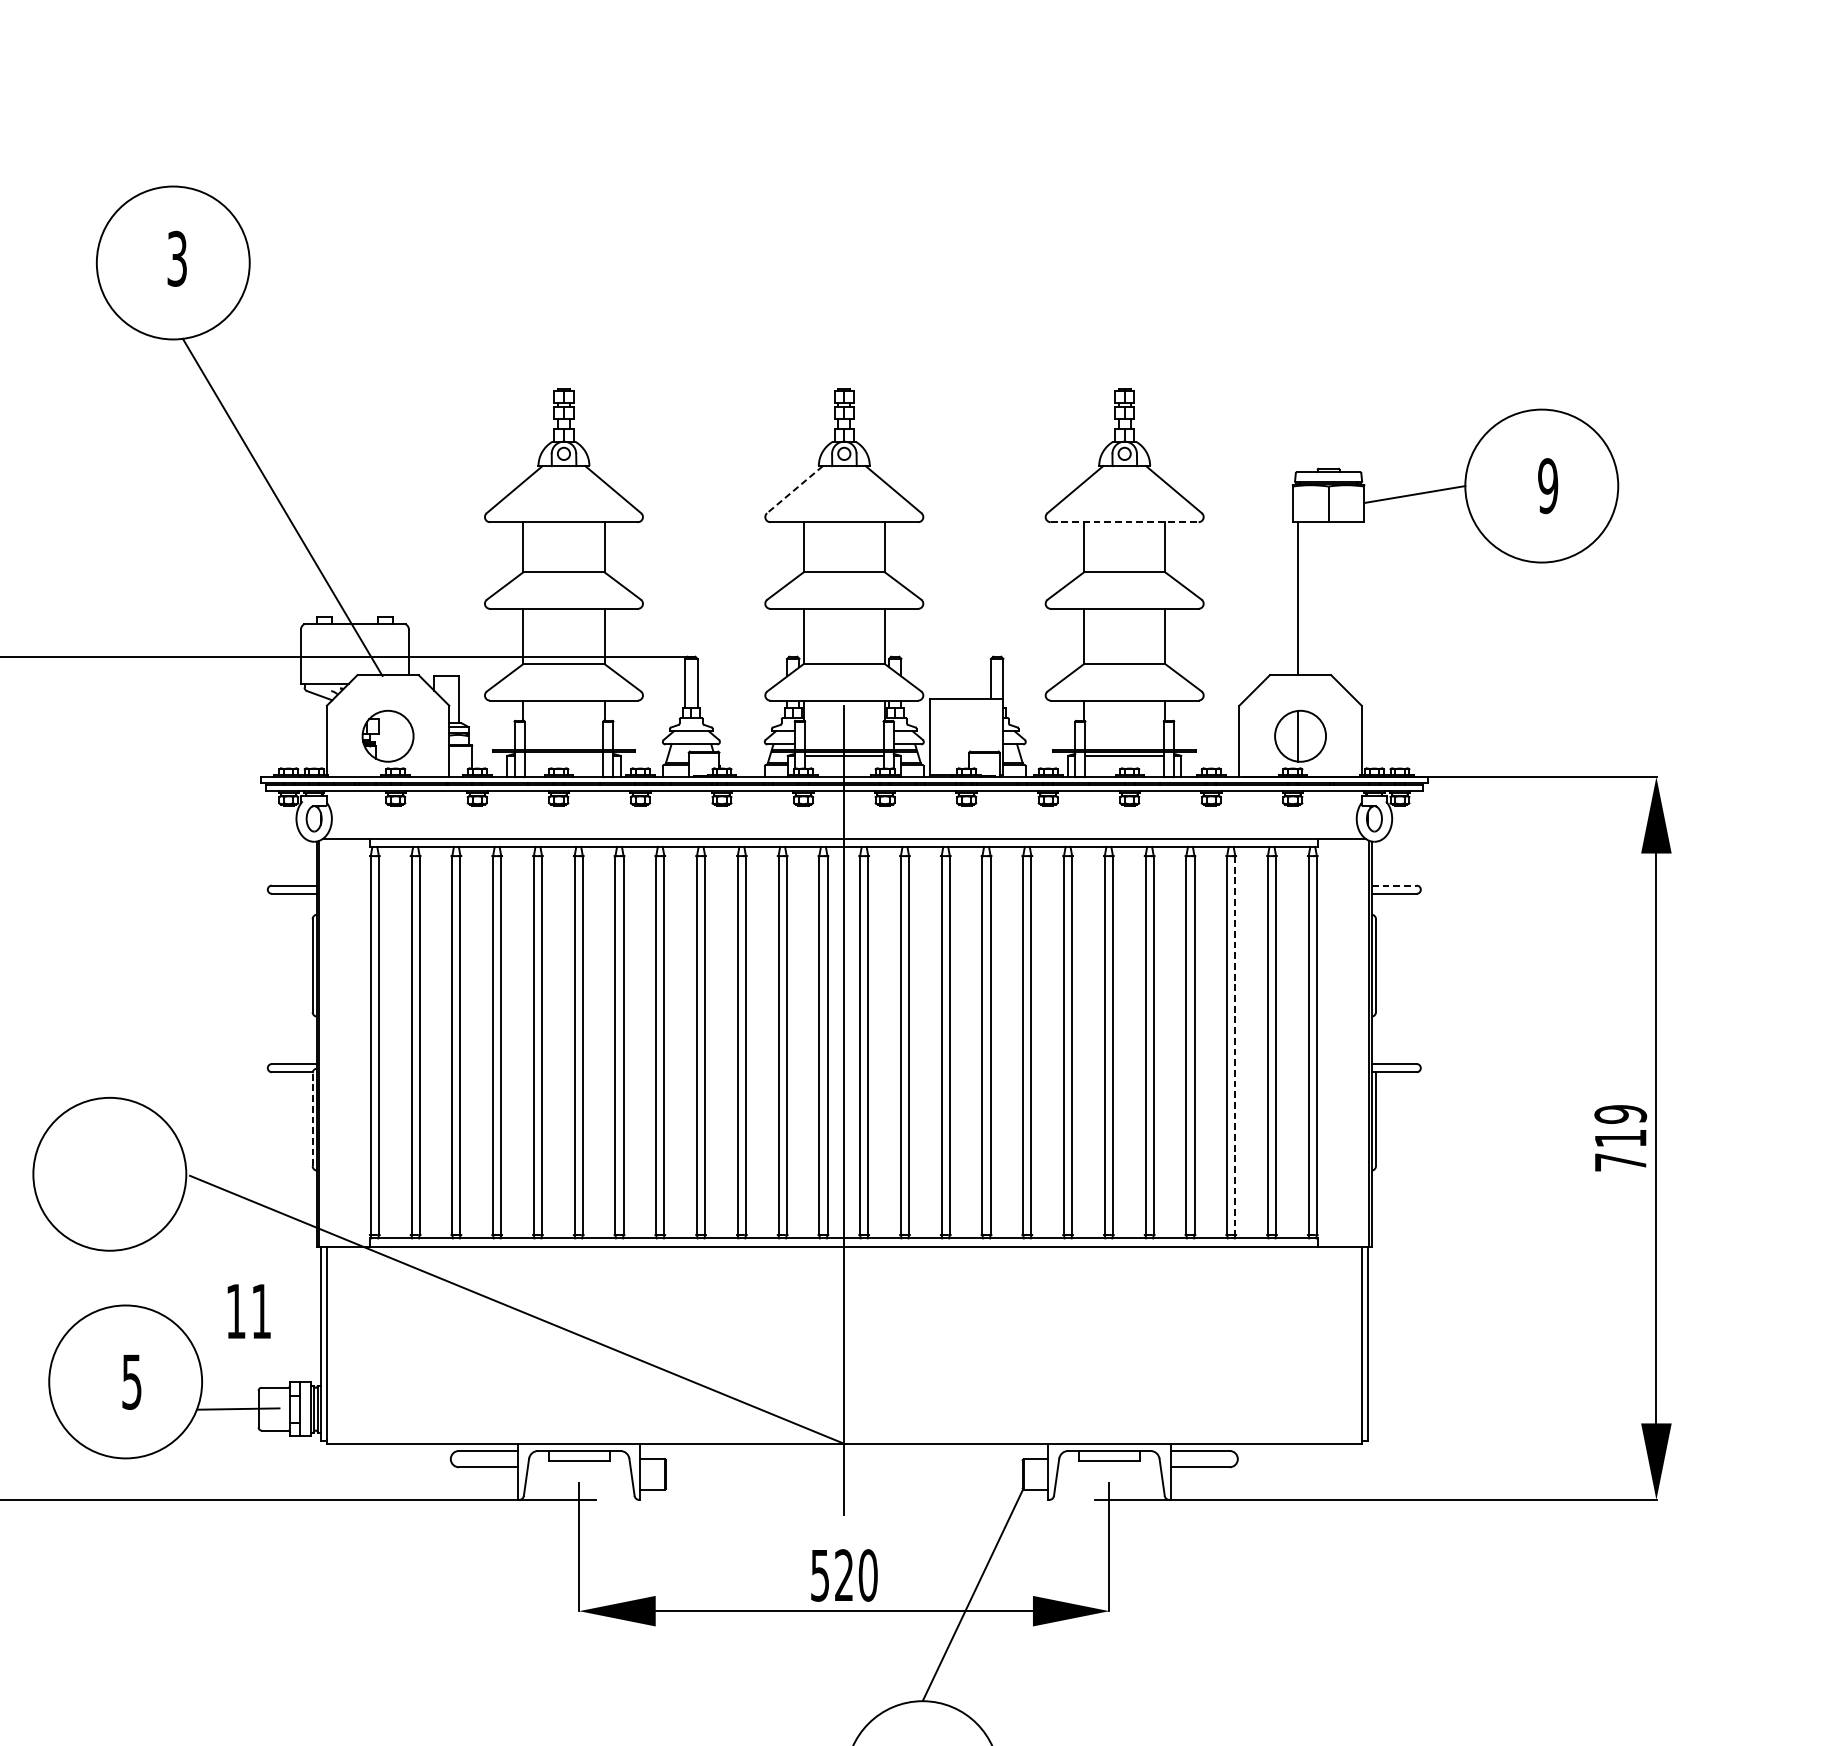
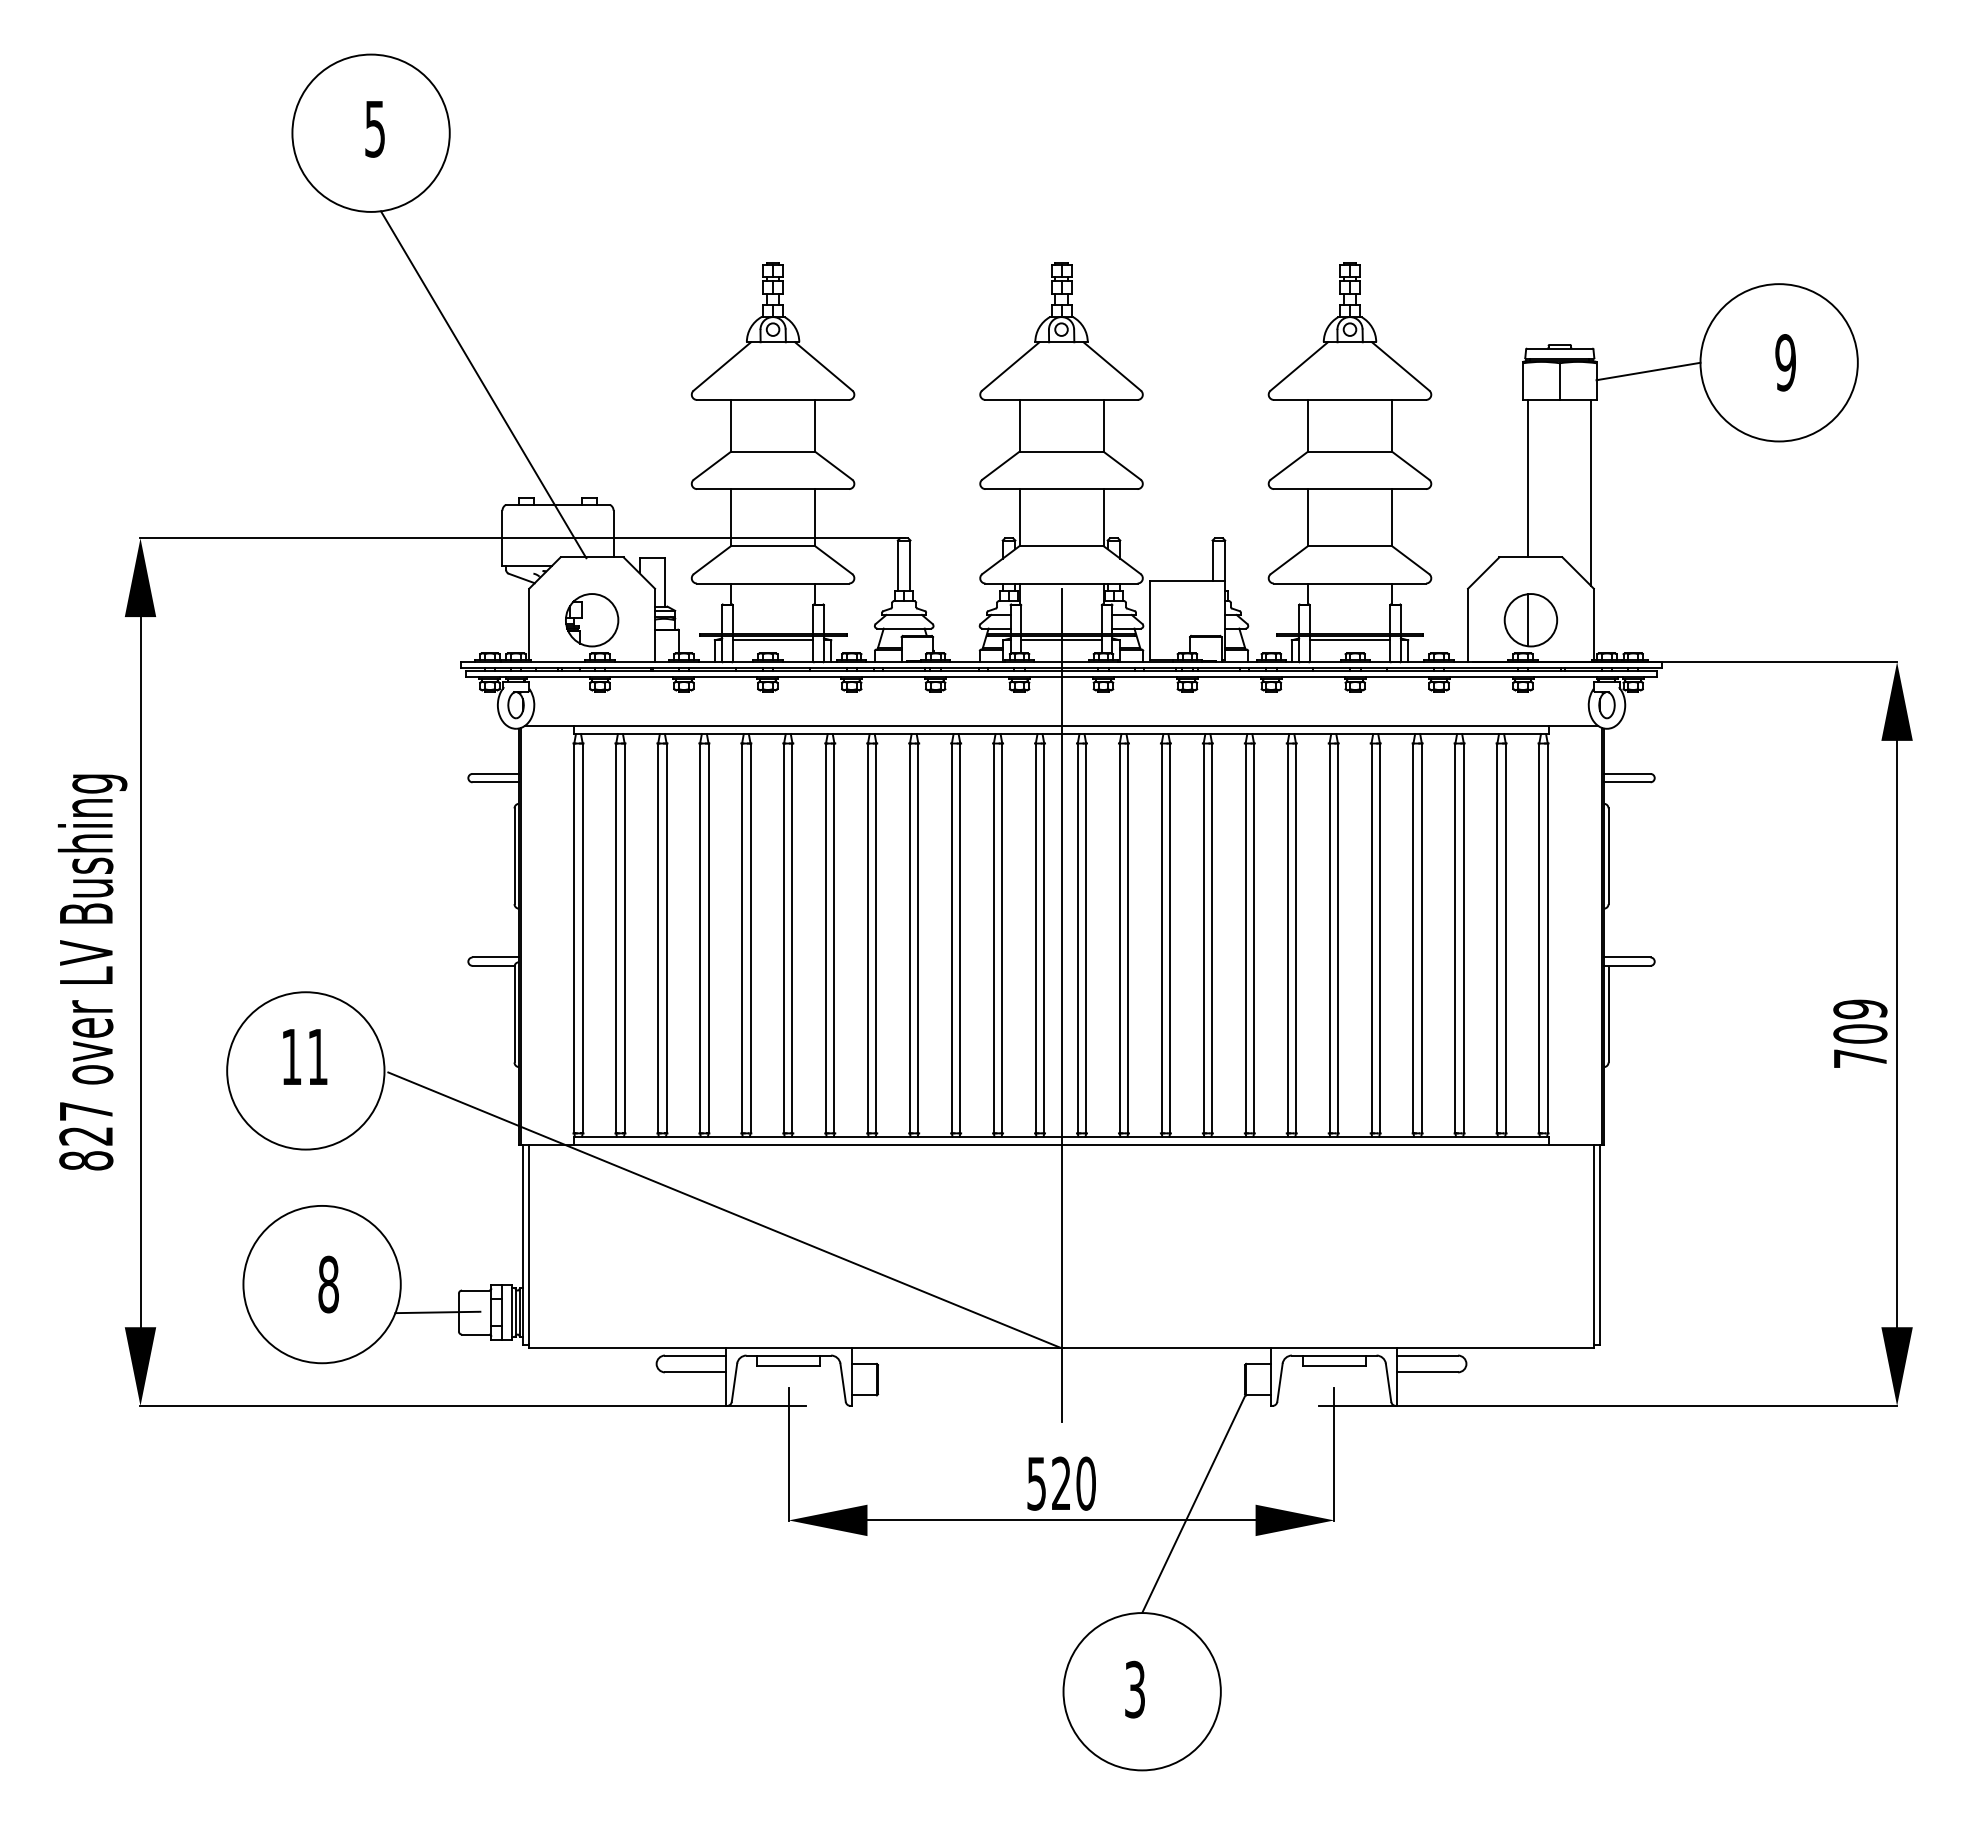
text: (177, 258) -> (375, 128), 3 -> 5
line: (794, 489) -> (1010, 366), dashed -> solid
line: (1125, 521) -> (1350, 399), dashed -> solid
line: (1359, 612) -> (1591, 492), added
line: (563, 755) -> (772, 640), added
line: (1394, 885) -> (1627, 773), dashed -> solid
line: (1234, 1045) -> (1463, 938), dashed -> solid
line: (312, 1119) -> (514, 1014), dashed -> solid
text: (1620, 1137) -> (1860, 1033), 719 -> 709
text: (249, 1310) -> (305, 1056), moved
text: (131, 1381) -> (328, 1284), 5 -> 8

